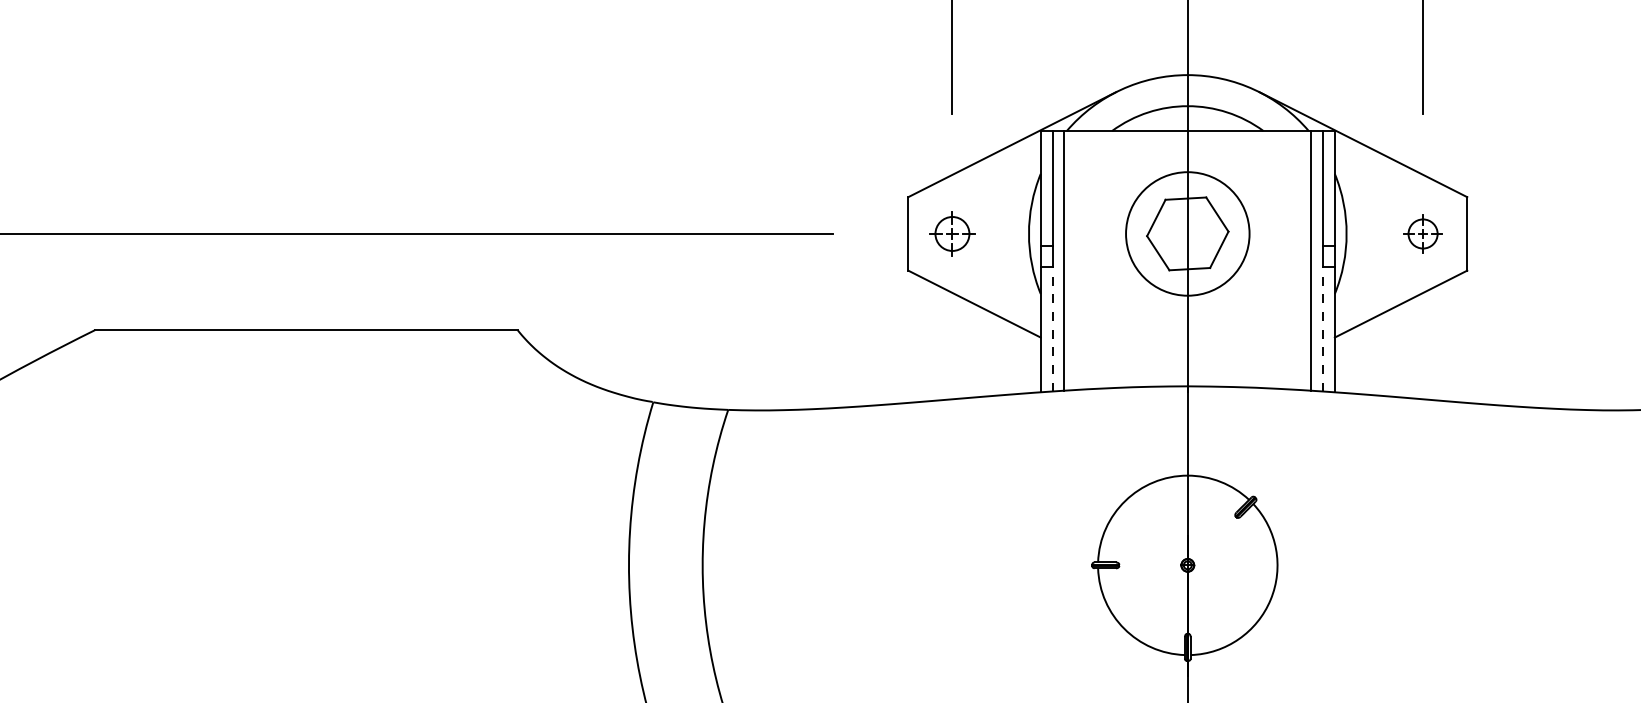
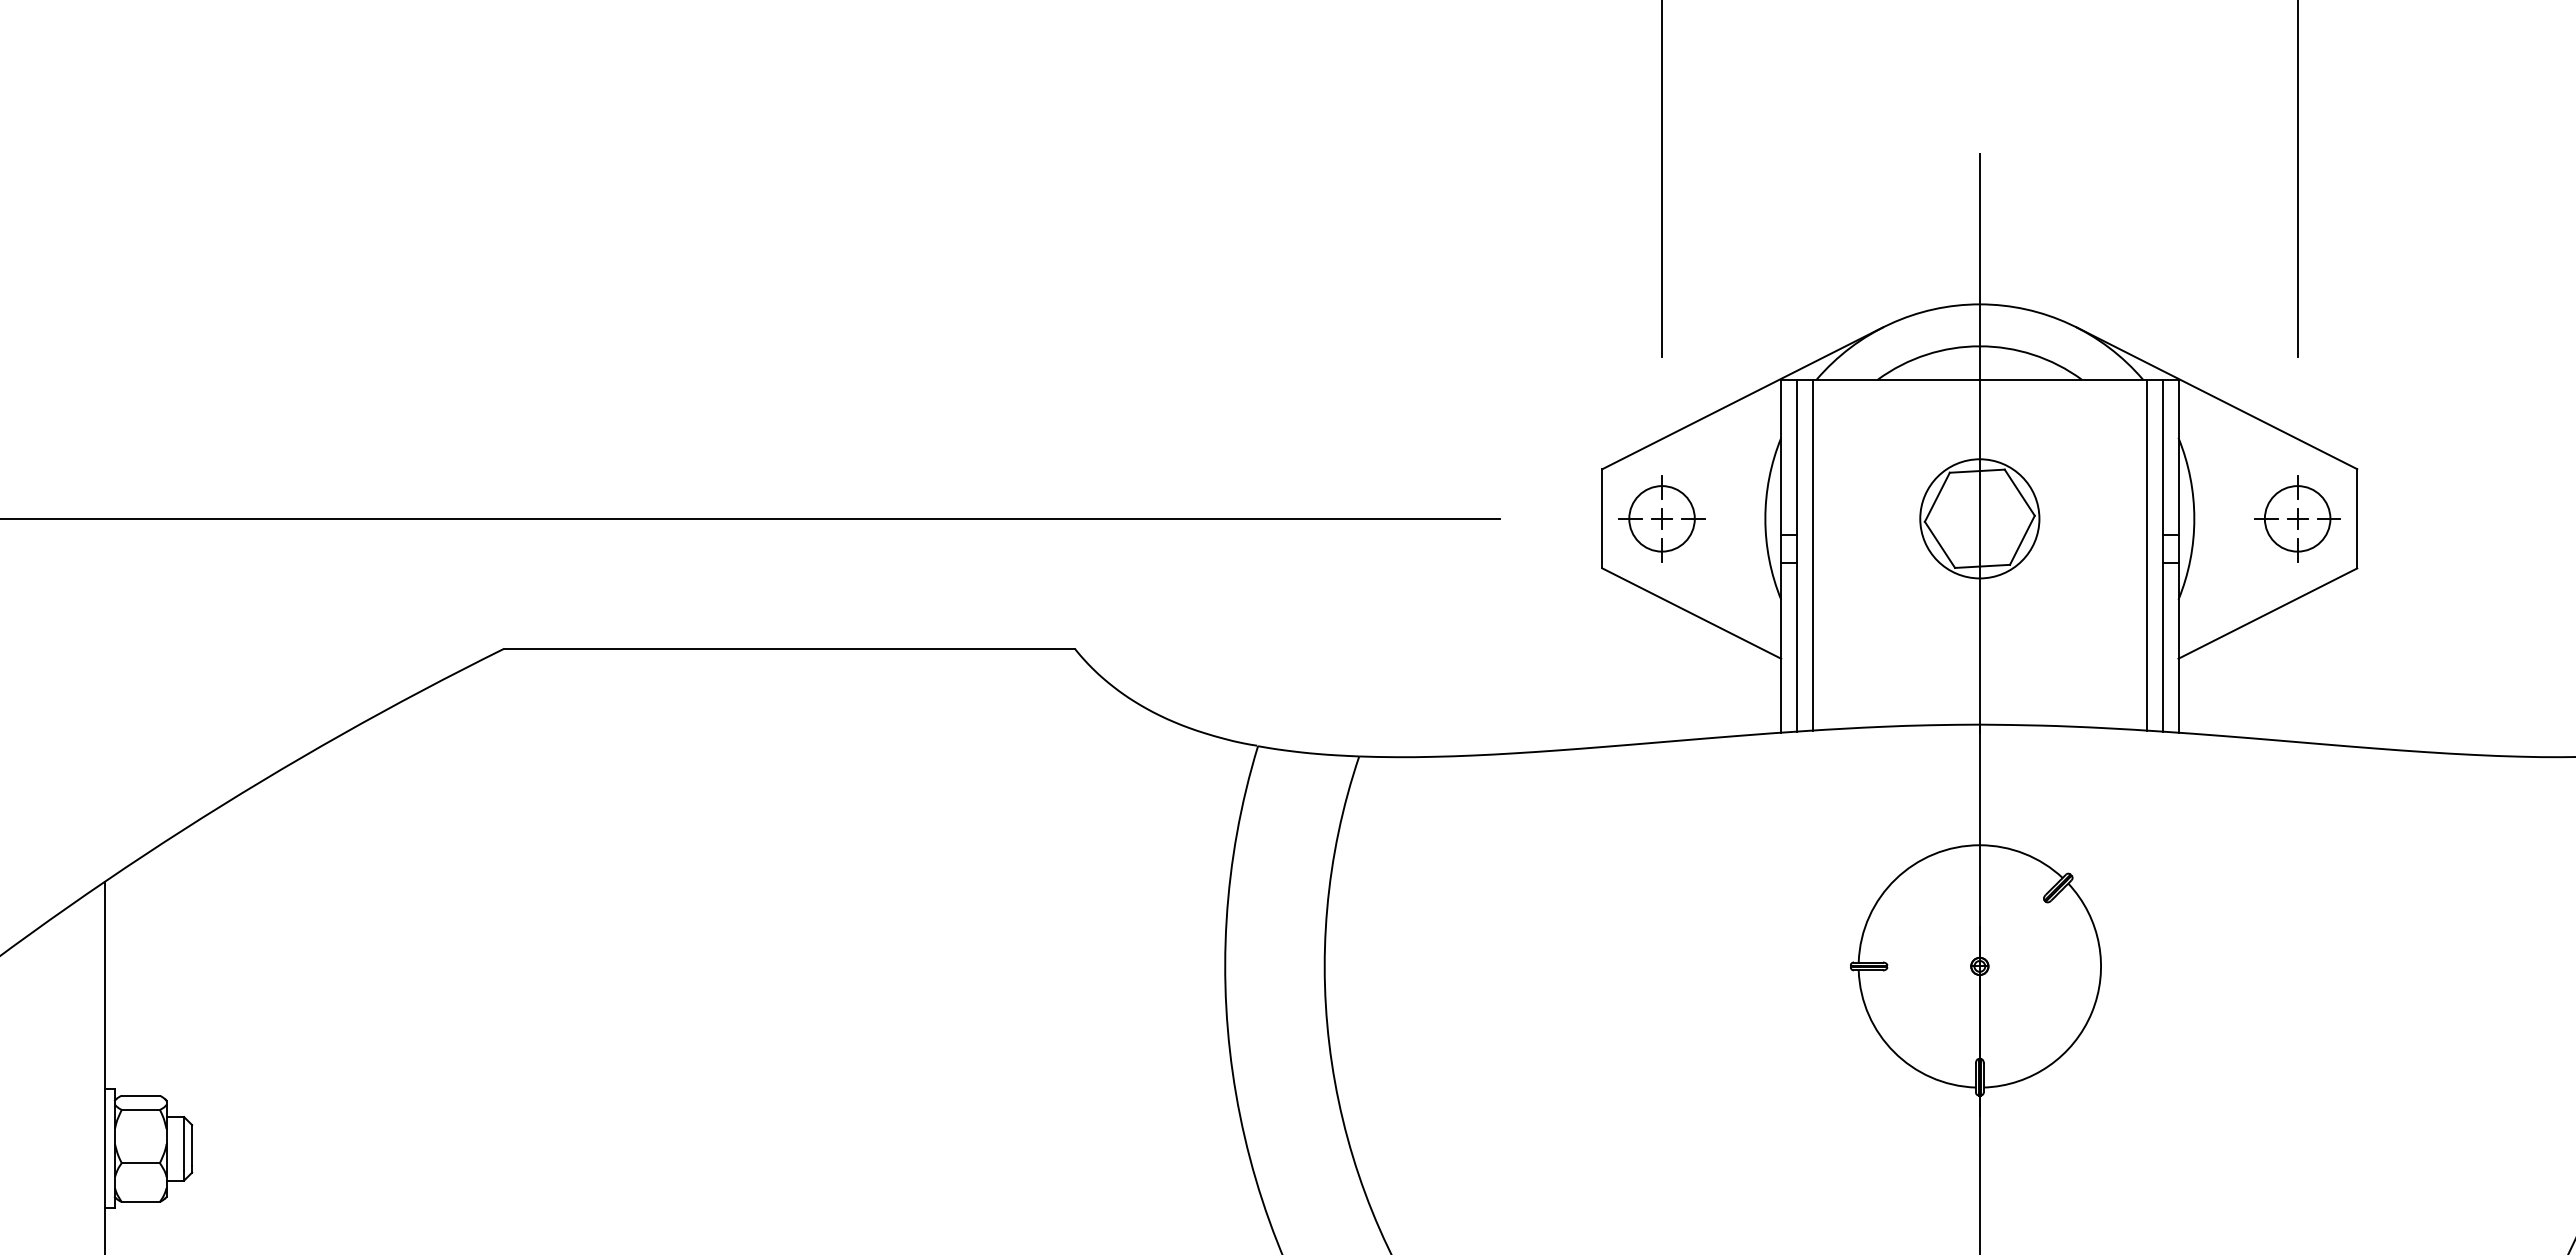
part: (952, 233) -> (1661, 518), size x1.43
circle: (1187, 233) -> (1979, 518), size x0.71
part: (1423, 233) -> (2297, 518), size x1.67
line: (1052, 328) -> (1797, 646), dashed -> solid
line: (1323, 328) -> (2162, 646), dashed -> solid

